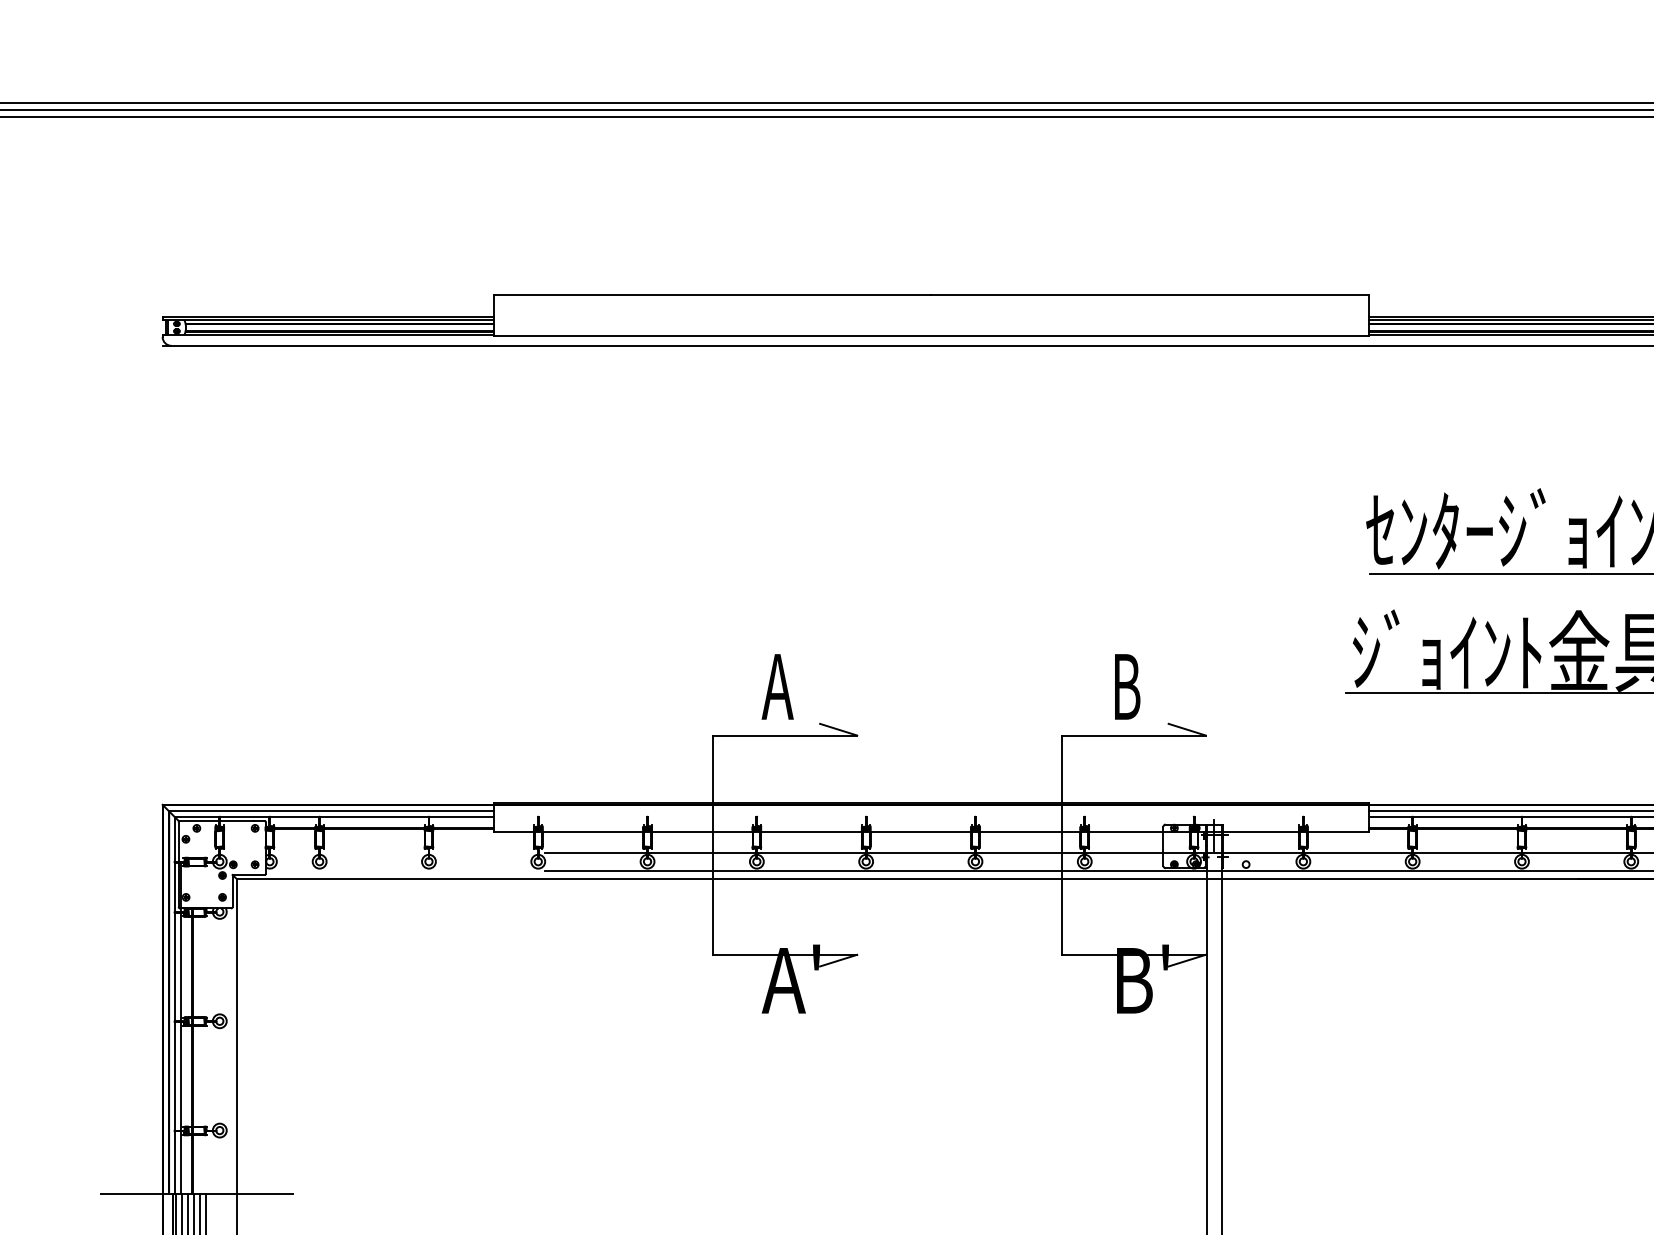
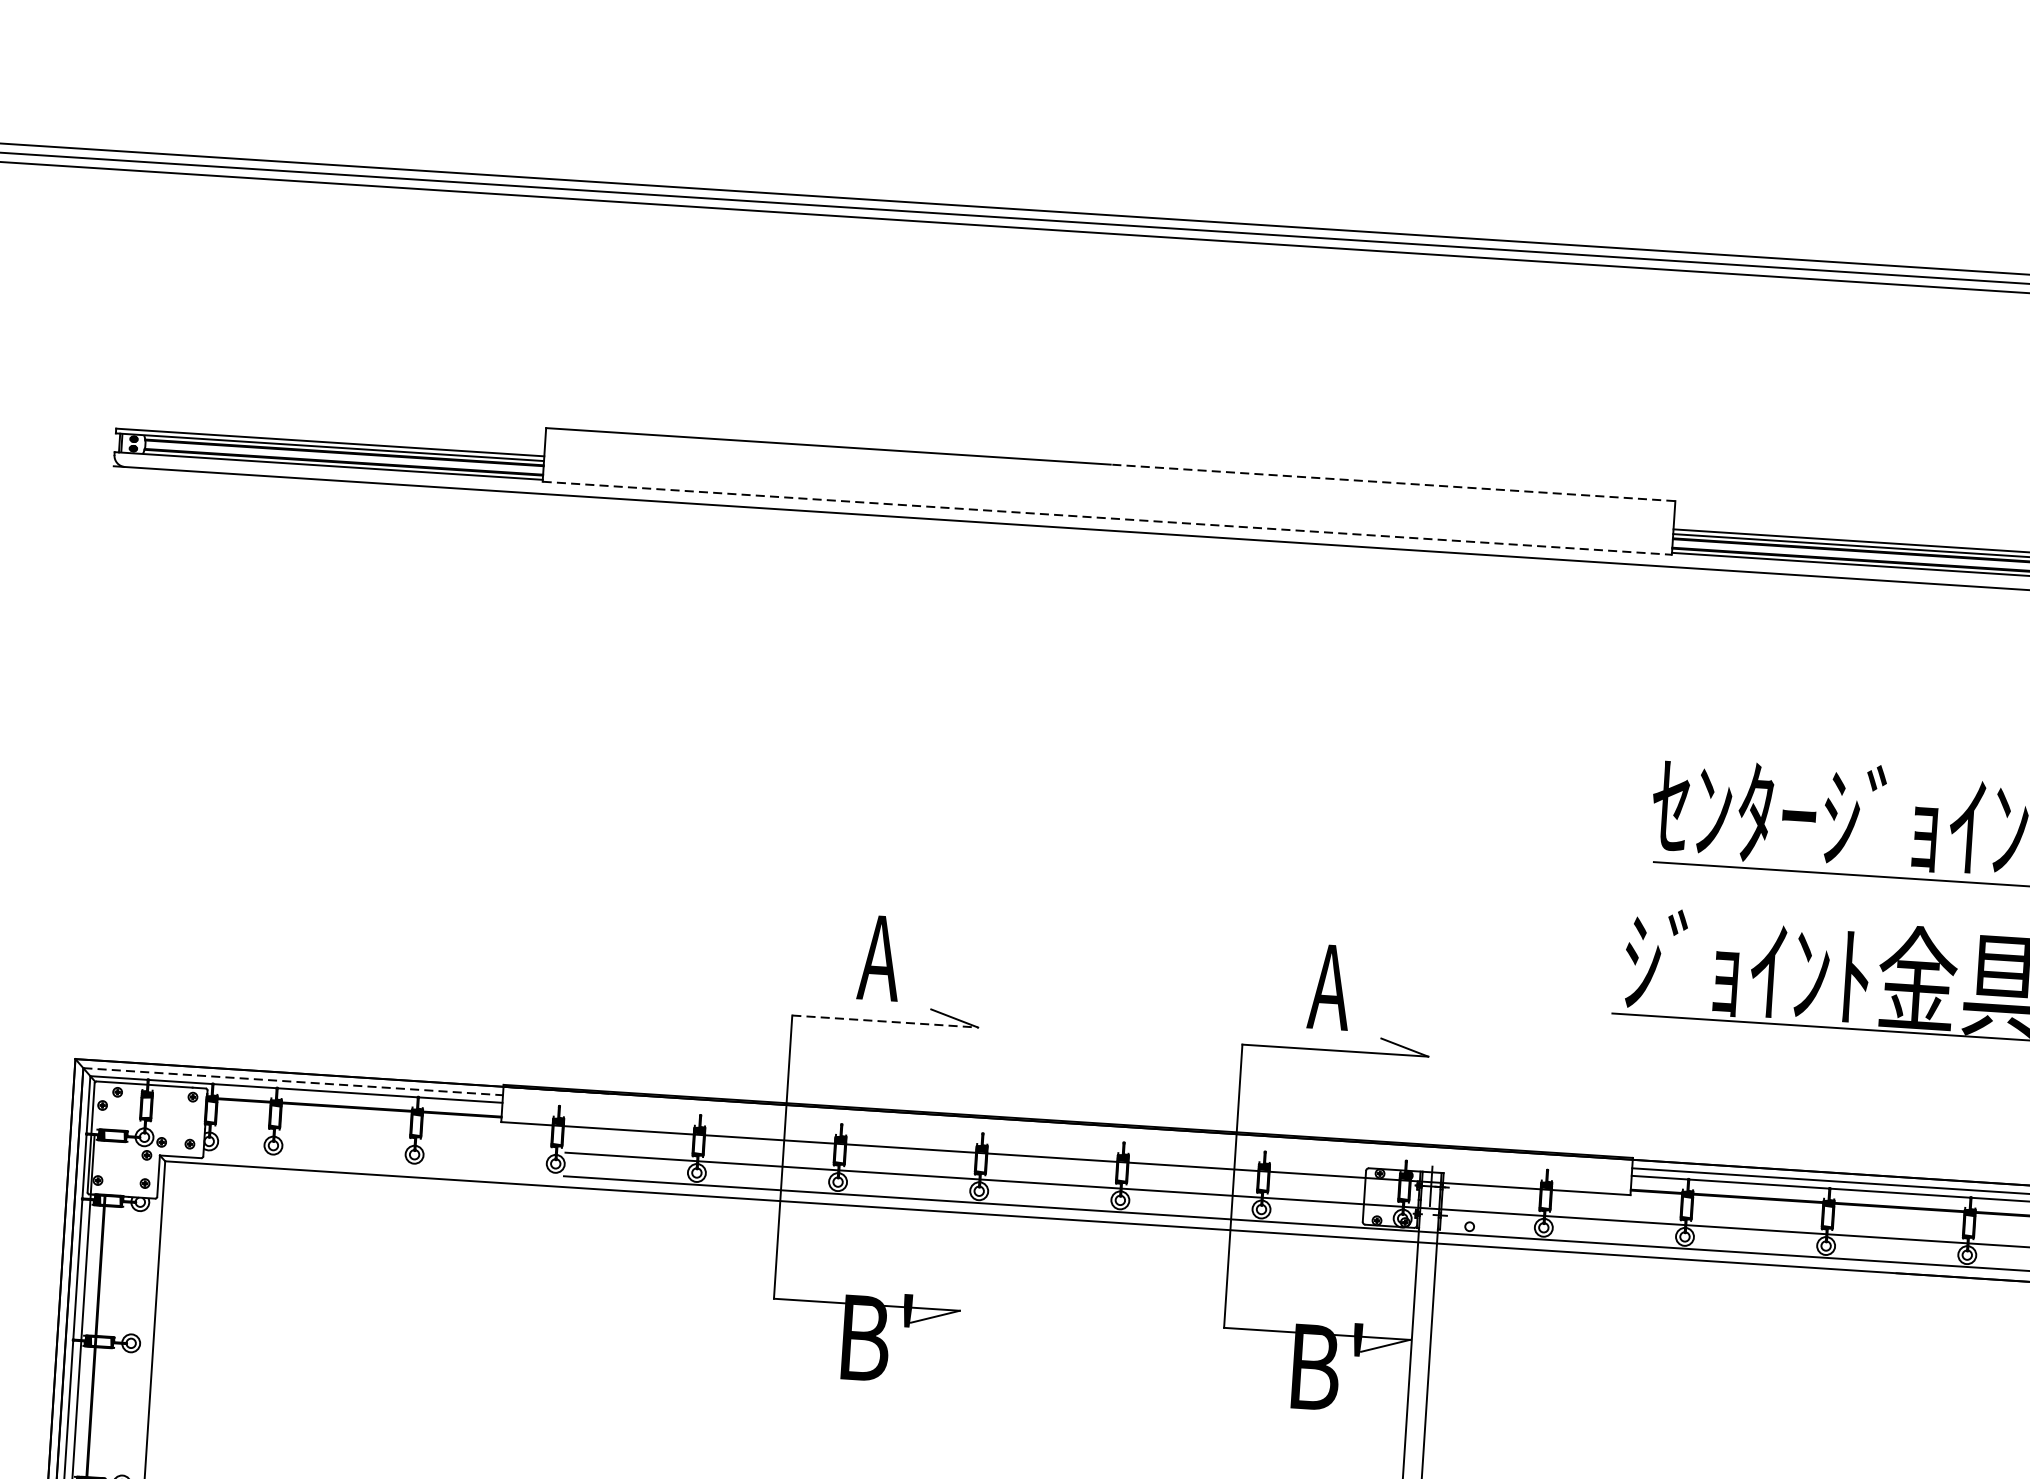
line: (1149, 294) -> (1392, 482), solid -> dashed
line: (931, 336) -> (1107, 518), solid -> dashed
text: (1126, 686) -> (1330, 986), B -> A
line: (785, 735) -> (885, 1021), solid -> dashed
line: (332, 811) -> (294, 1081), solid -> dashed
text: (790, 978) -> (871, 1335), A' -> B'

